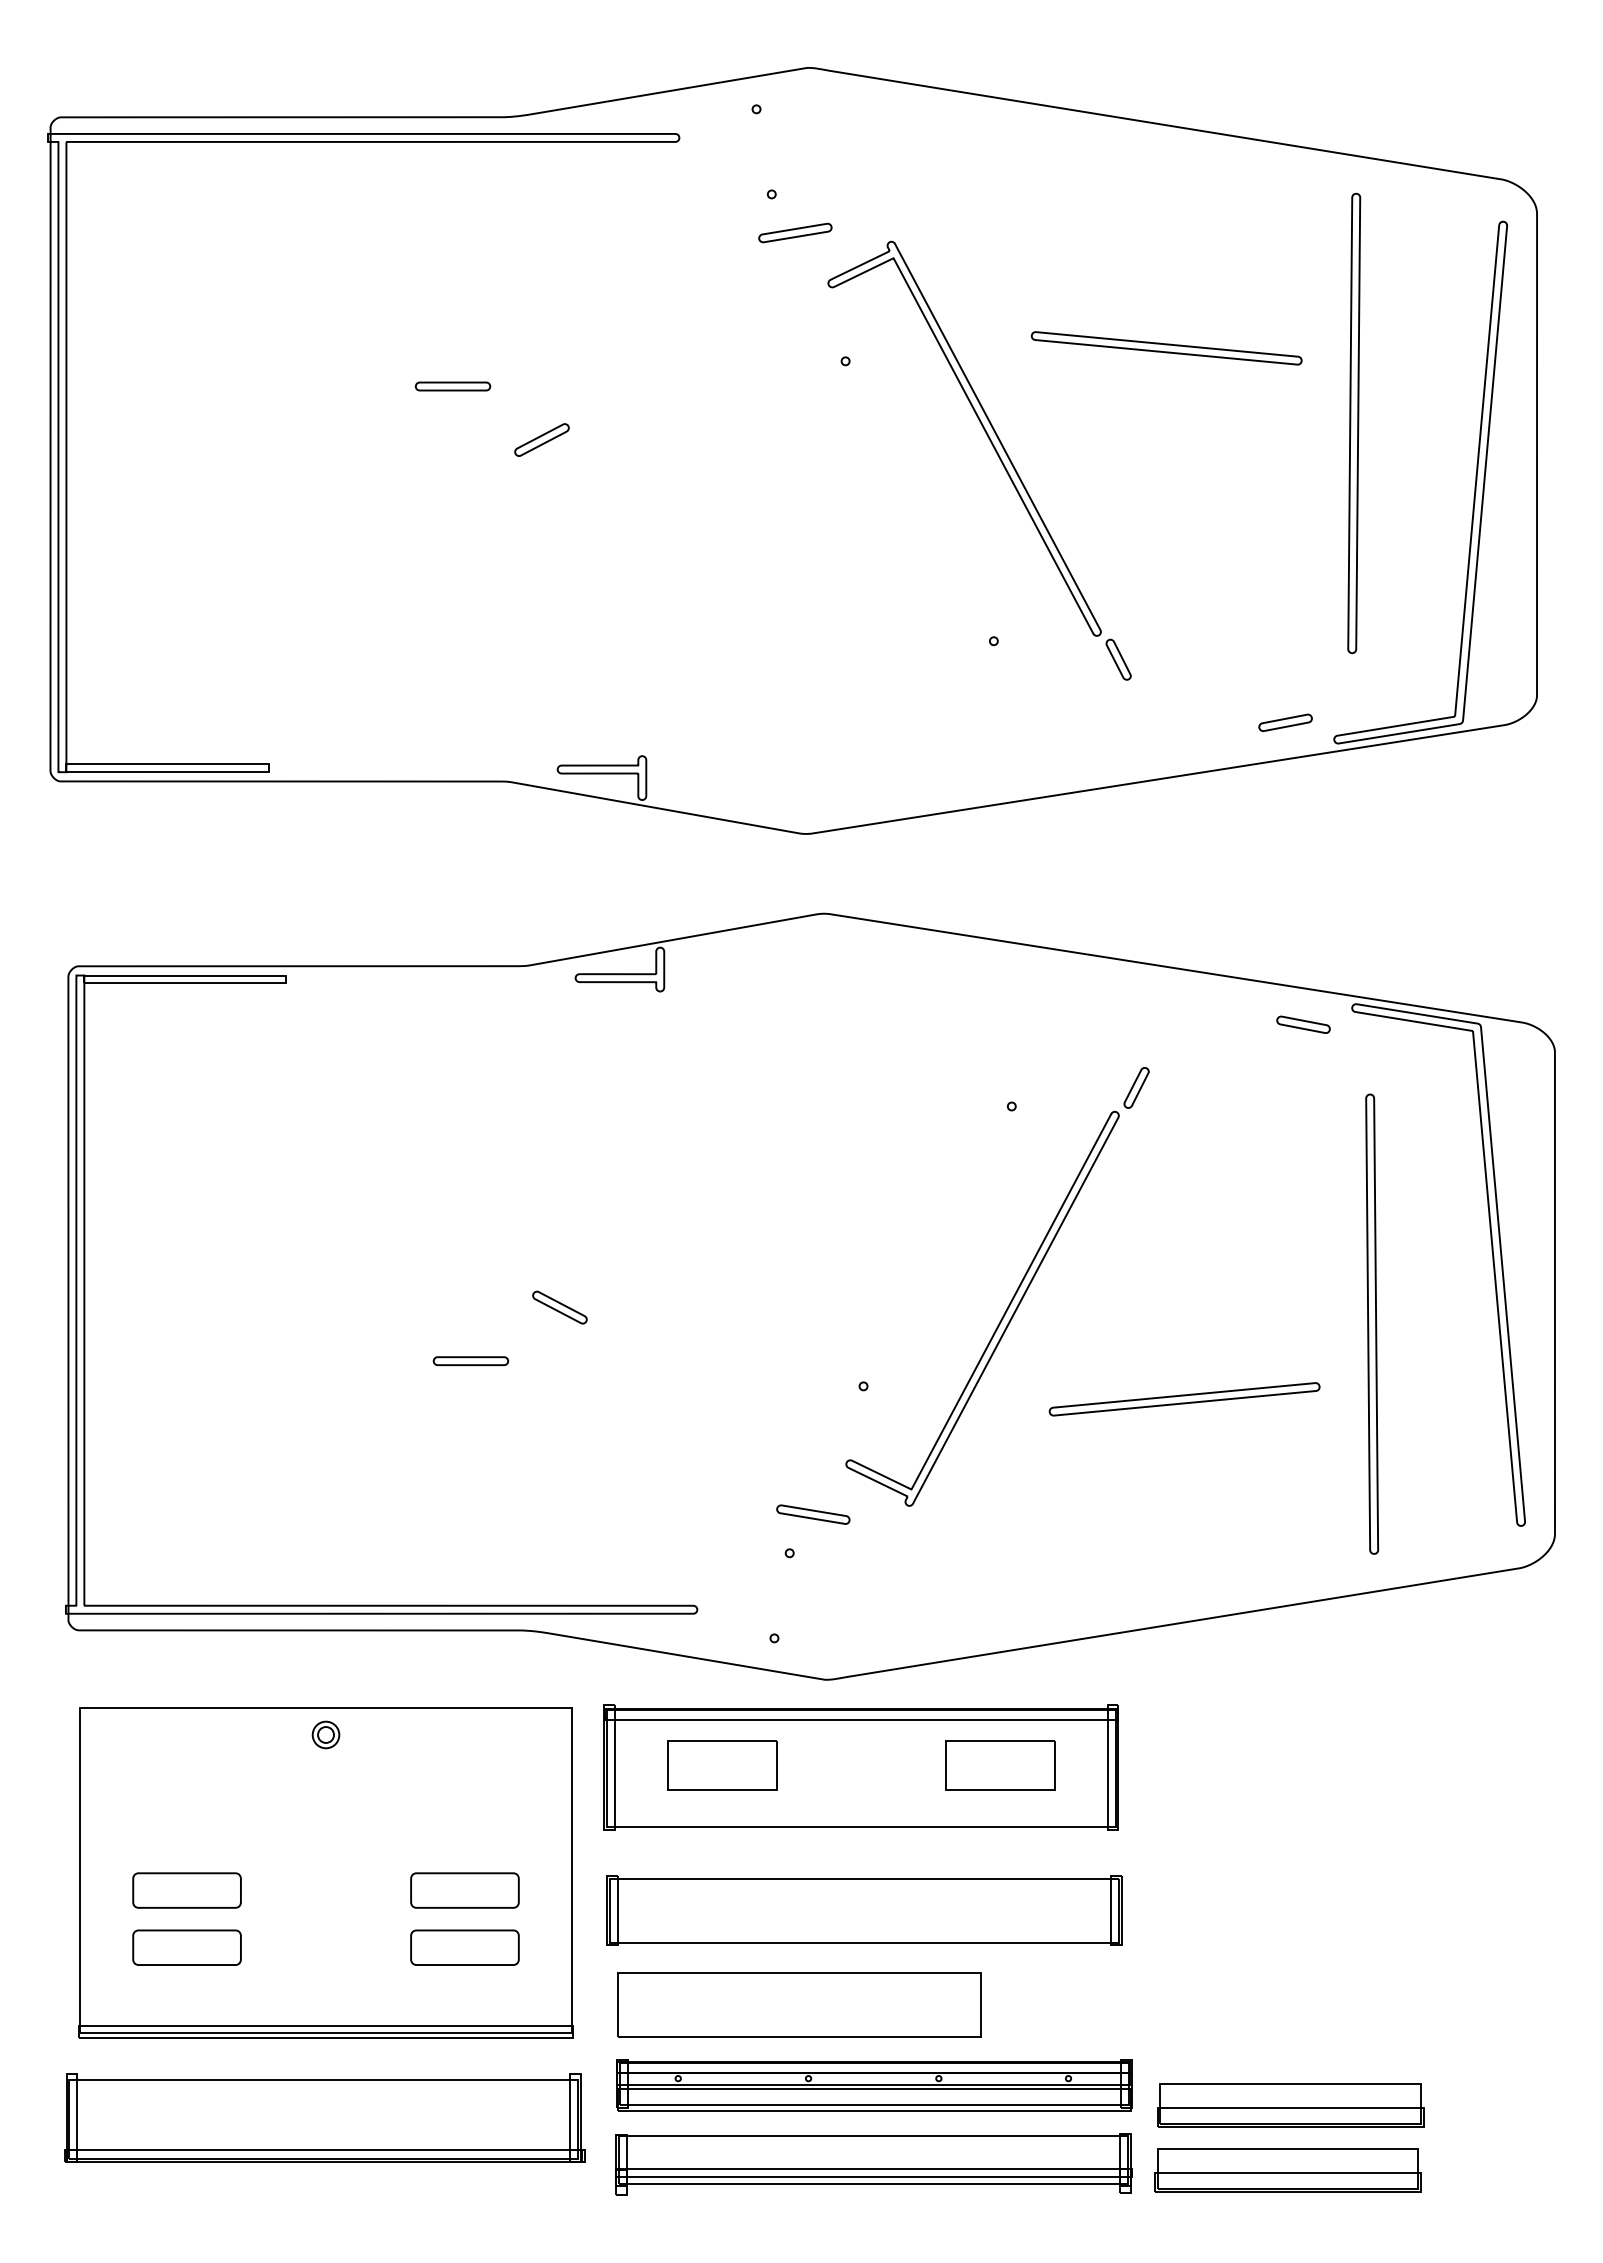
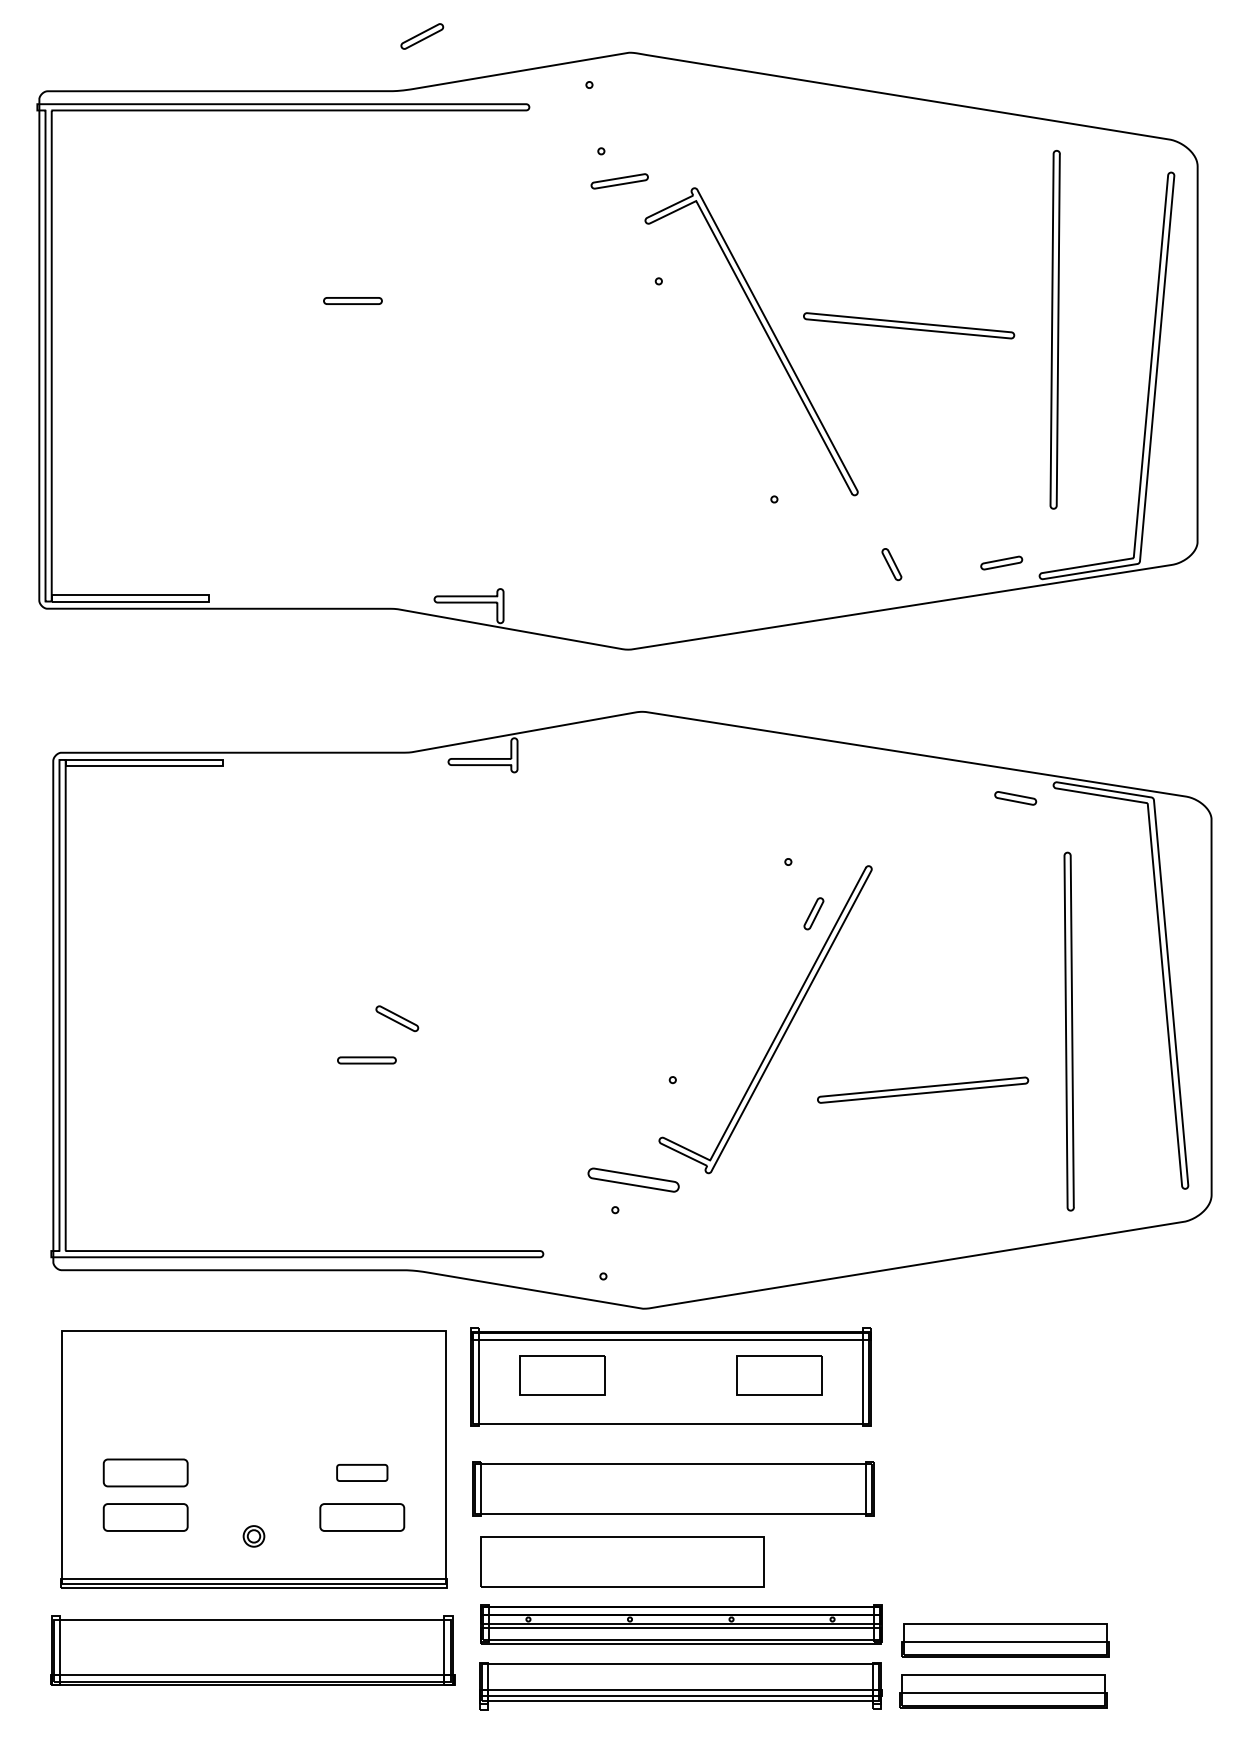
part: (1166, 348) -> (908, 325), moved
part: (541, 439) -> (421, 36), moved
part: (1118, 659) -> (891, 564), moved
part: (1136, 1087) -> (813, 913), moved
part: (559, 1307) -> (396, 1018), moved
part: (813, 1514) -> (633, 1179), size x1.6
part: (325, 1734) -> (253, 1536), moved
part: (464, 1890) -> (361, 1472), size x0.6

